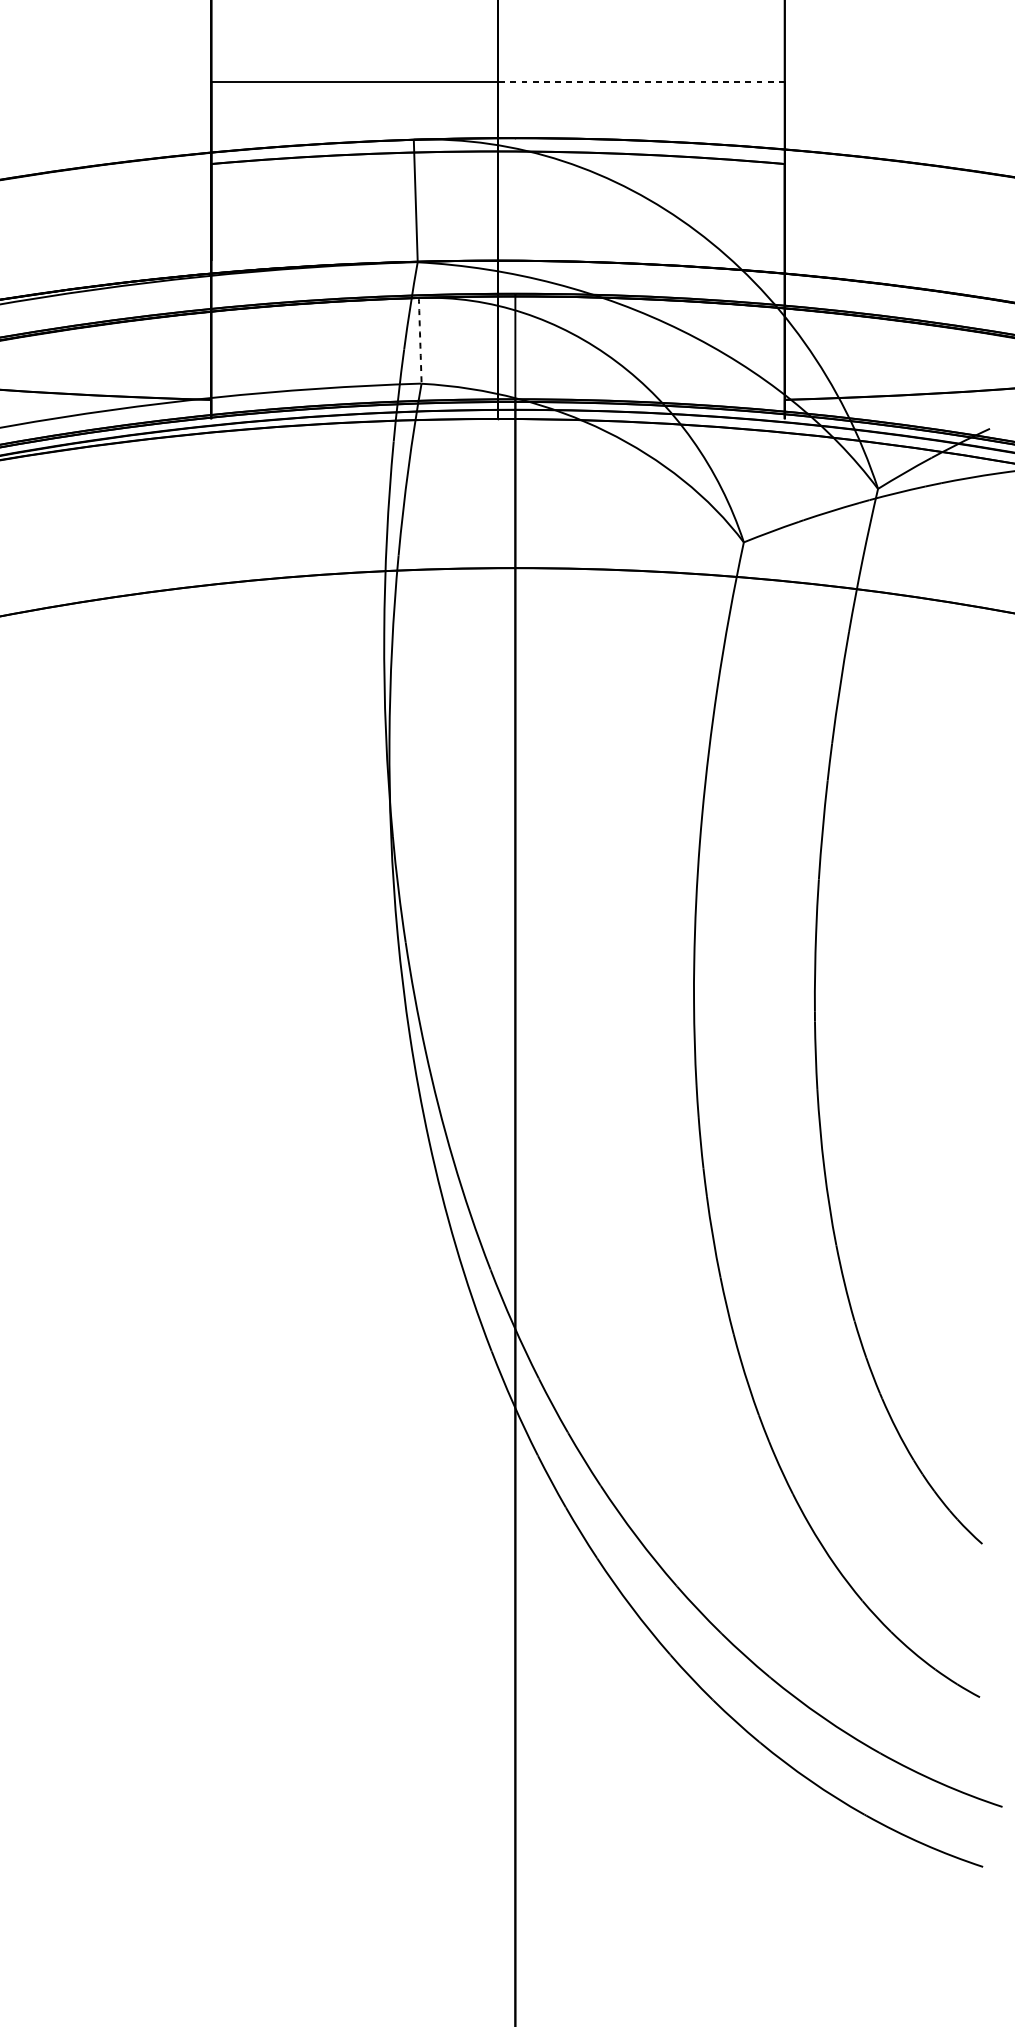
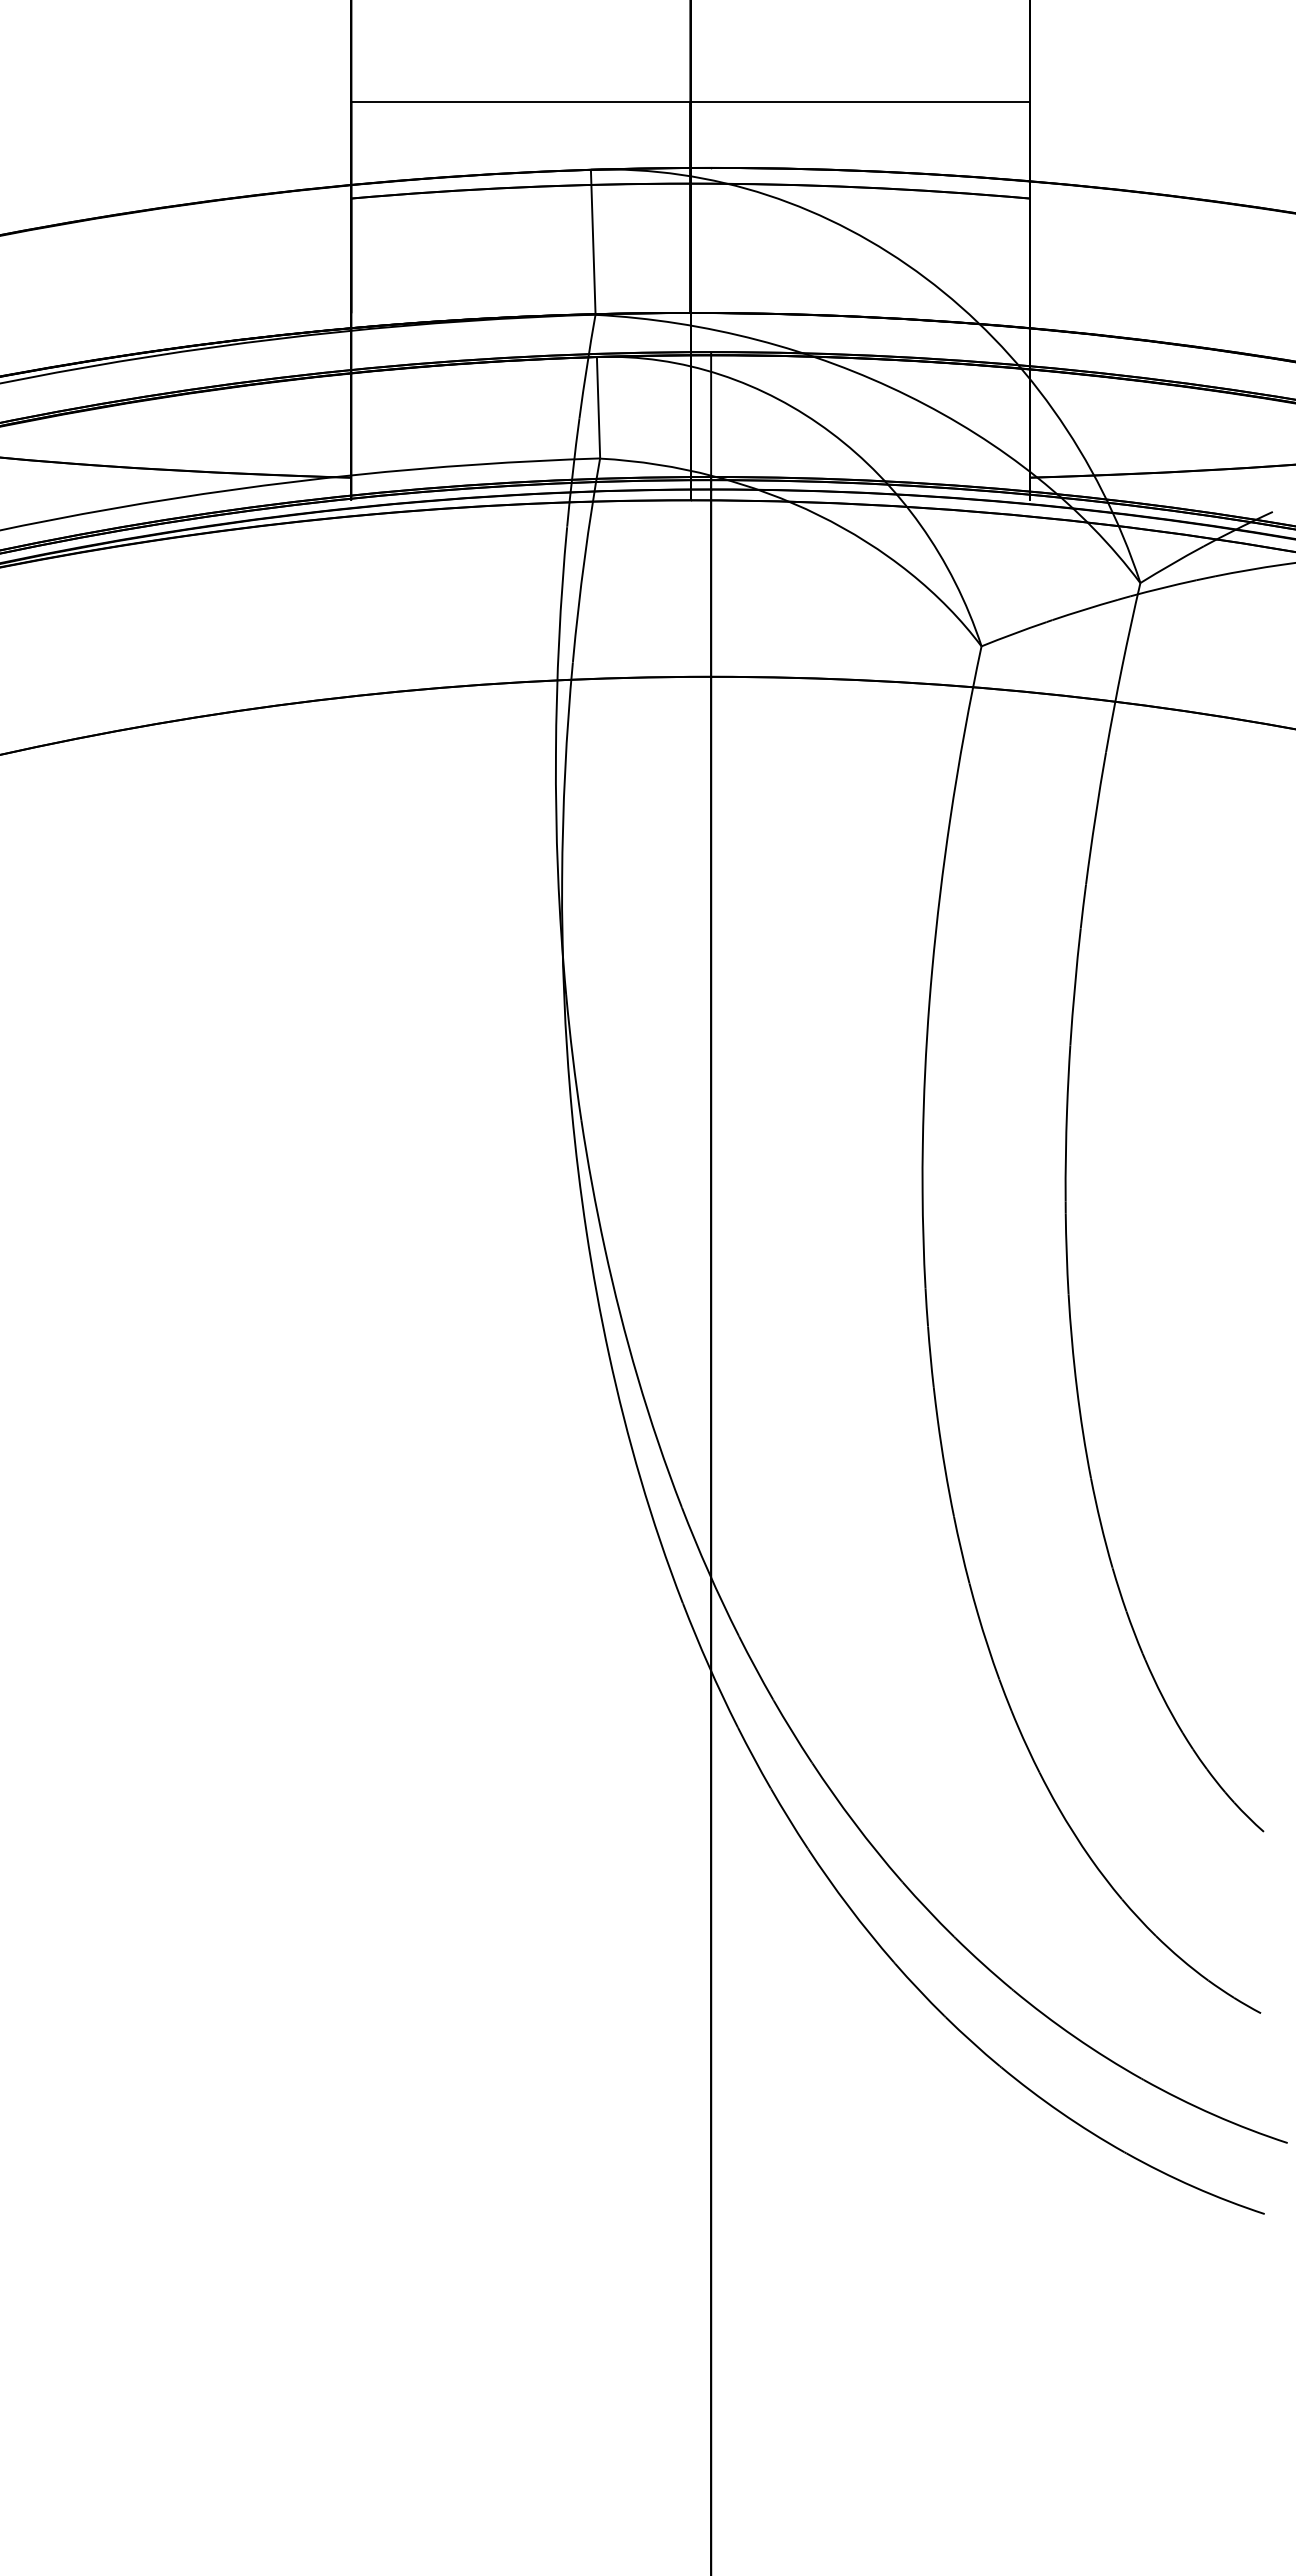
line: (641, 82) -> (860, 101), dashed -> solid
arc: (420, 338) -> (598, 404), dashed -> solid

